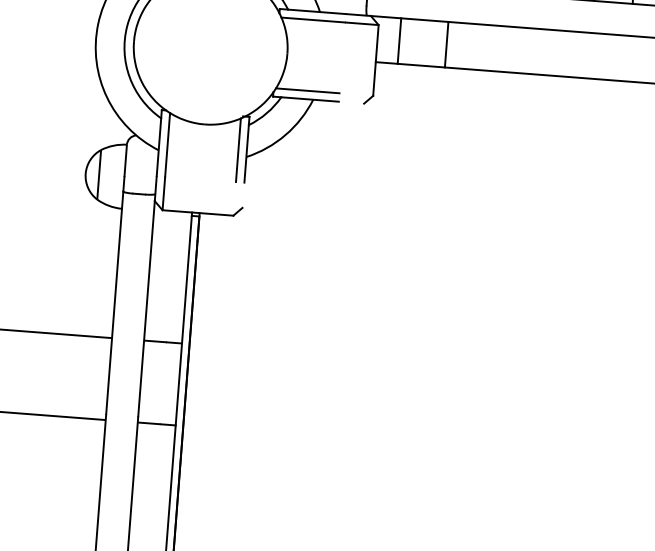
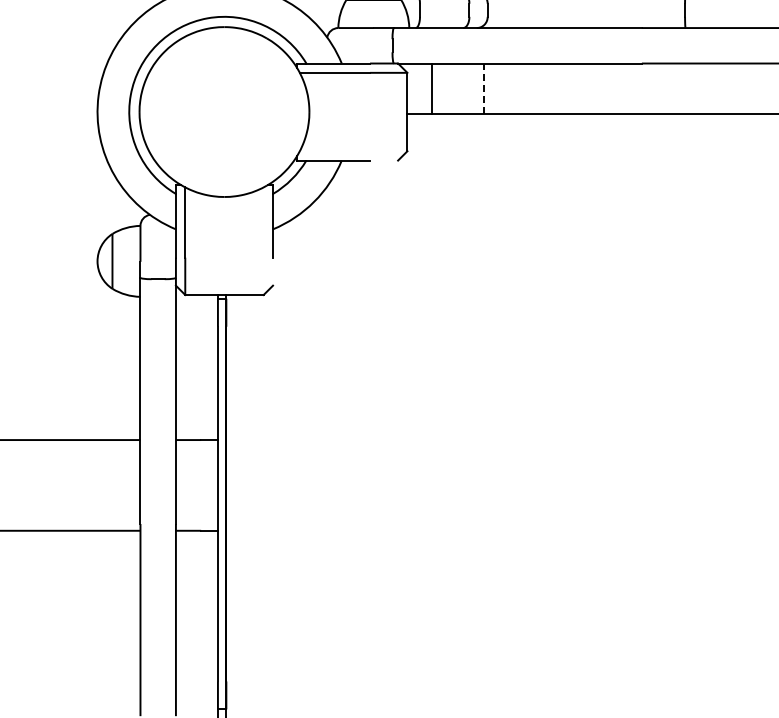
line: (446, 44) -> (483, 88), solid -> dashed
line: (307, 91) -> (334, 151), removed
line: (238, 150) -> (263, 222), removed

